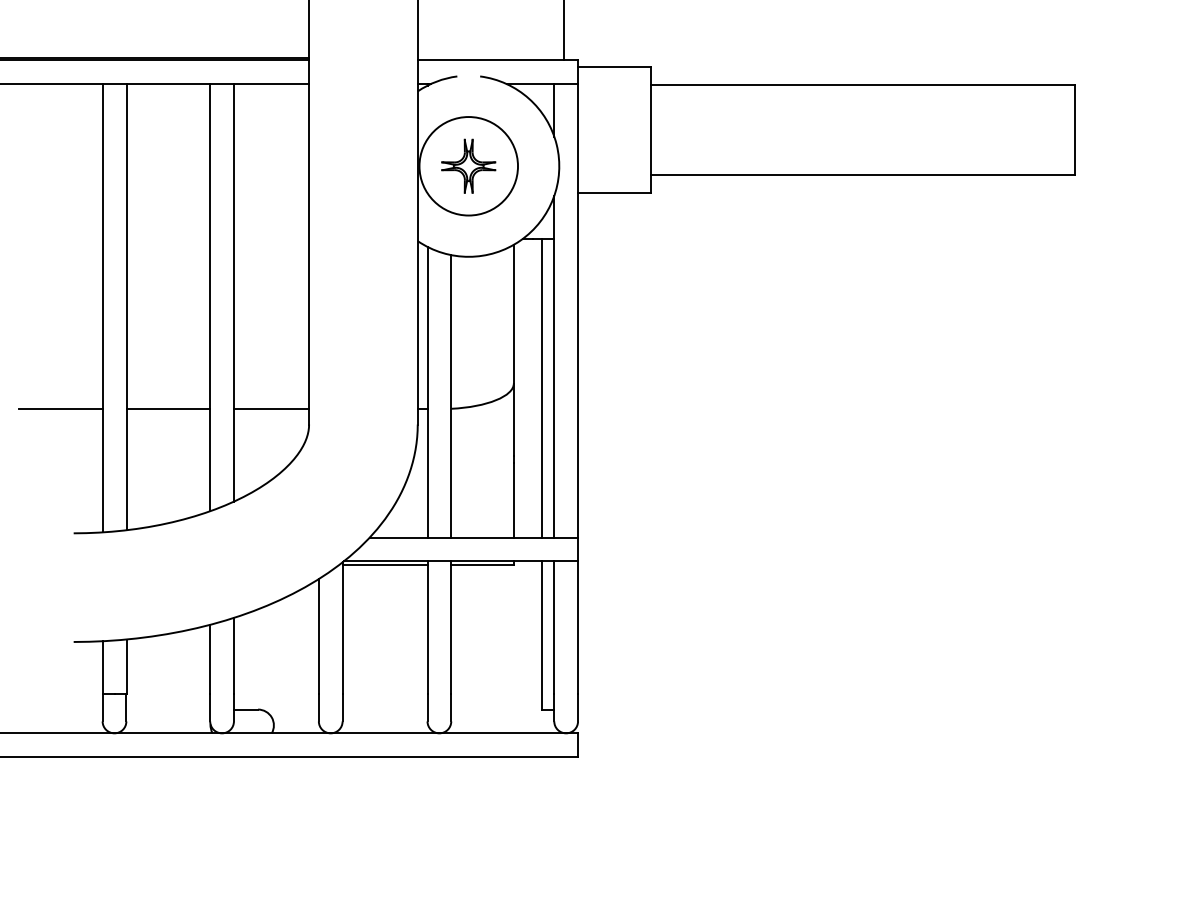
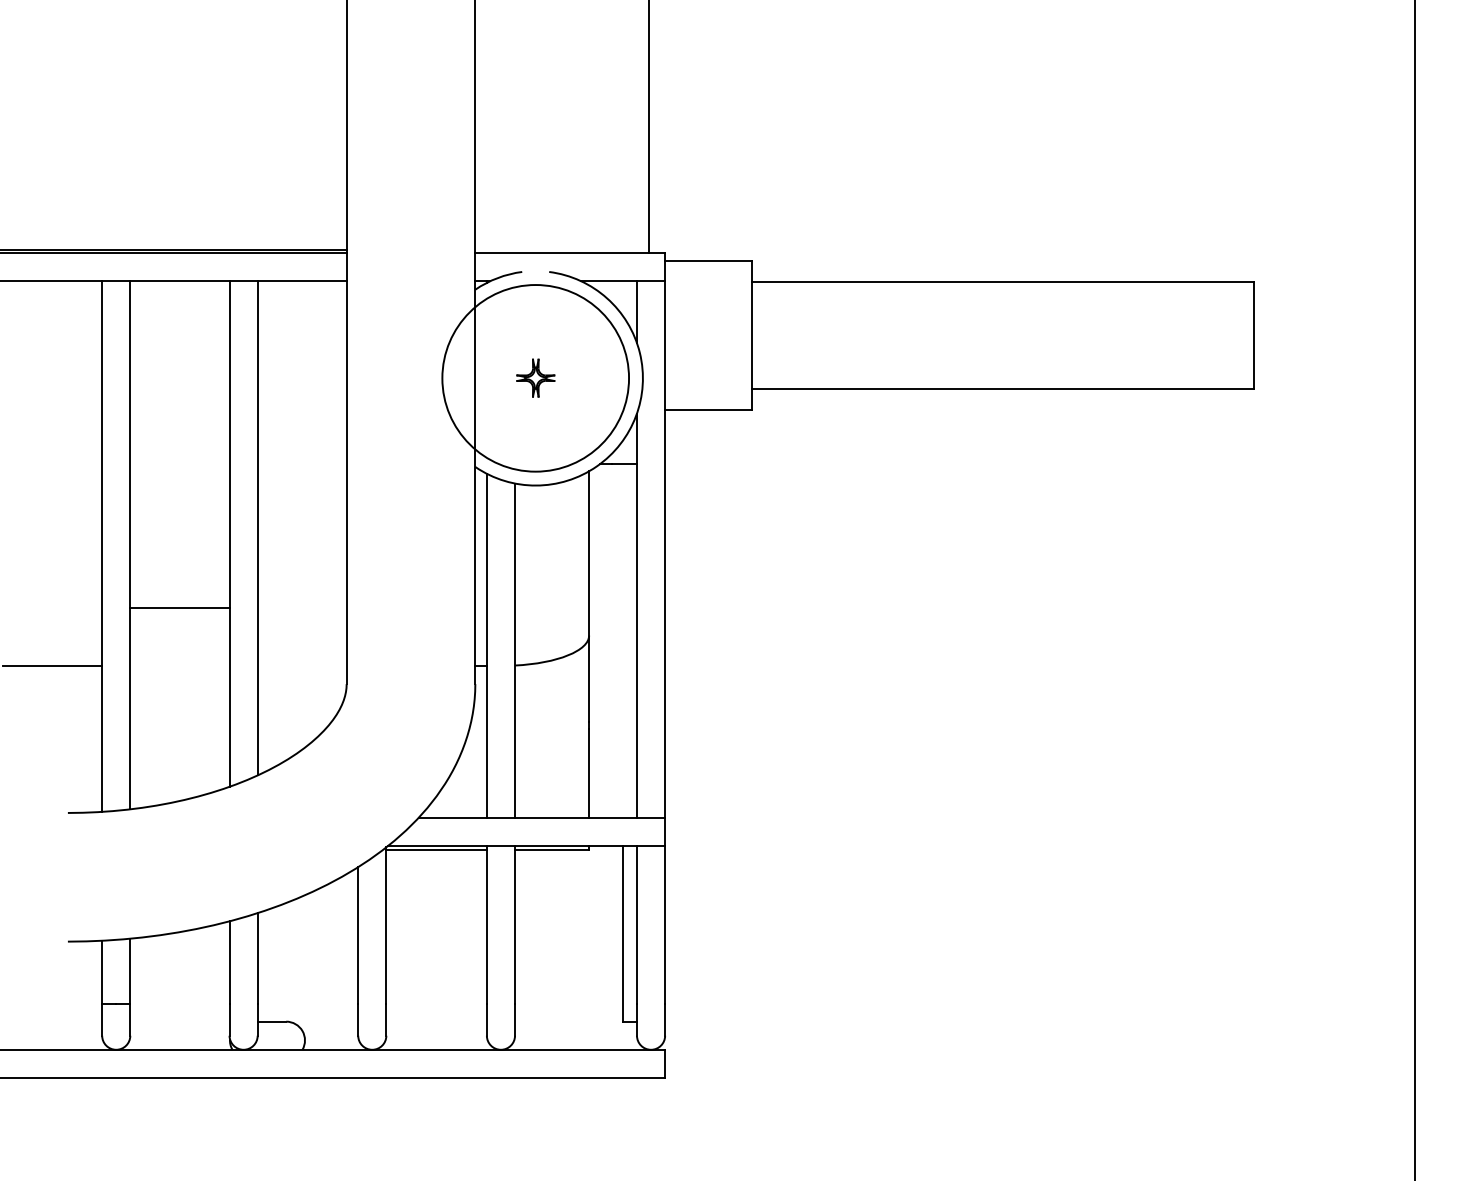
part: (468, 165) -> (535, 377), size x0.6
circle: (468, 166) -> (535, 378), size x1.6
line: (542, 387) -> (622, 640), removed
line: (167, 408) -> (179, 607), moved
line: (270, 408) -> (301, 665), removed

